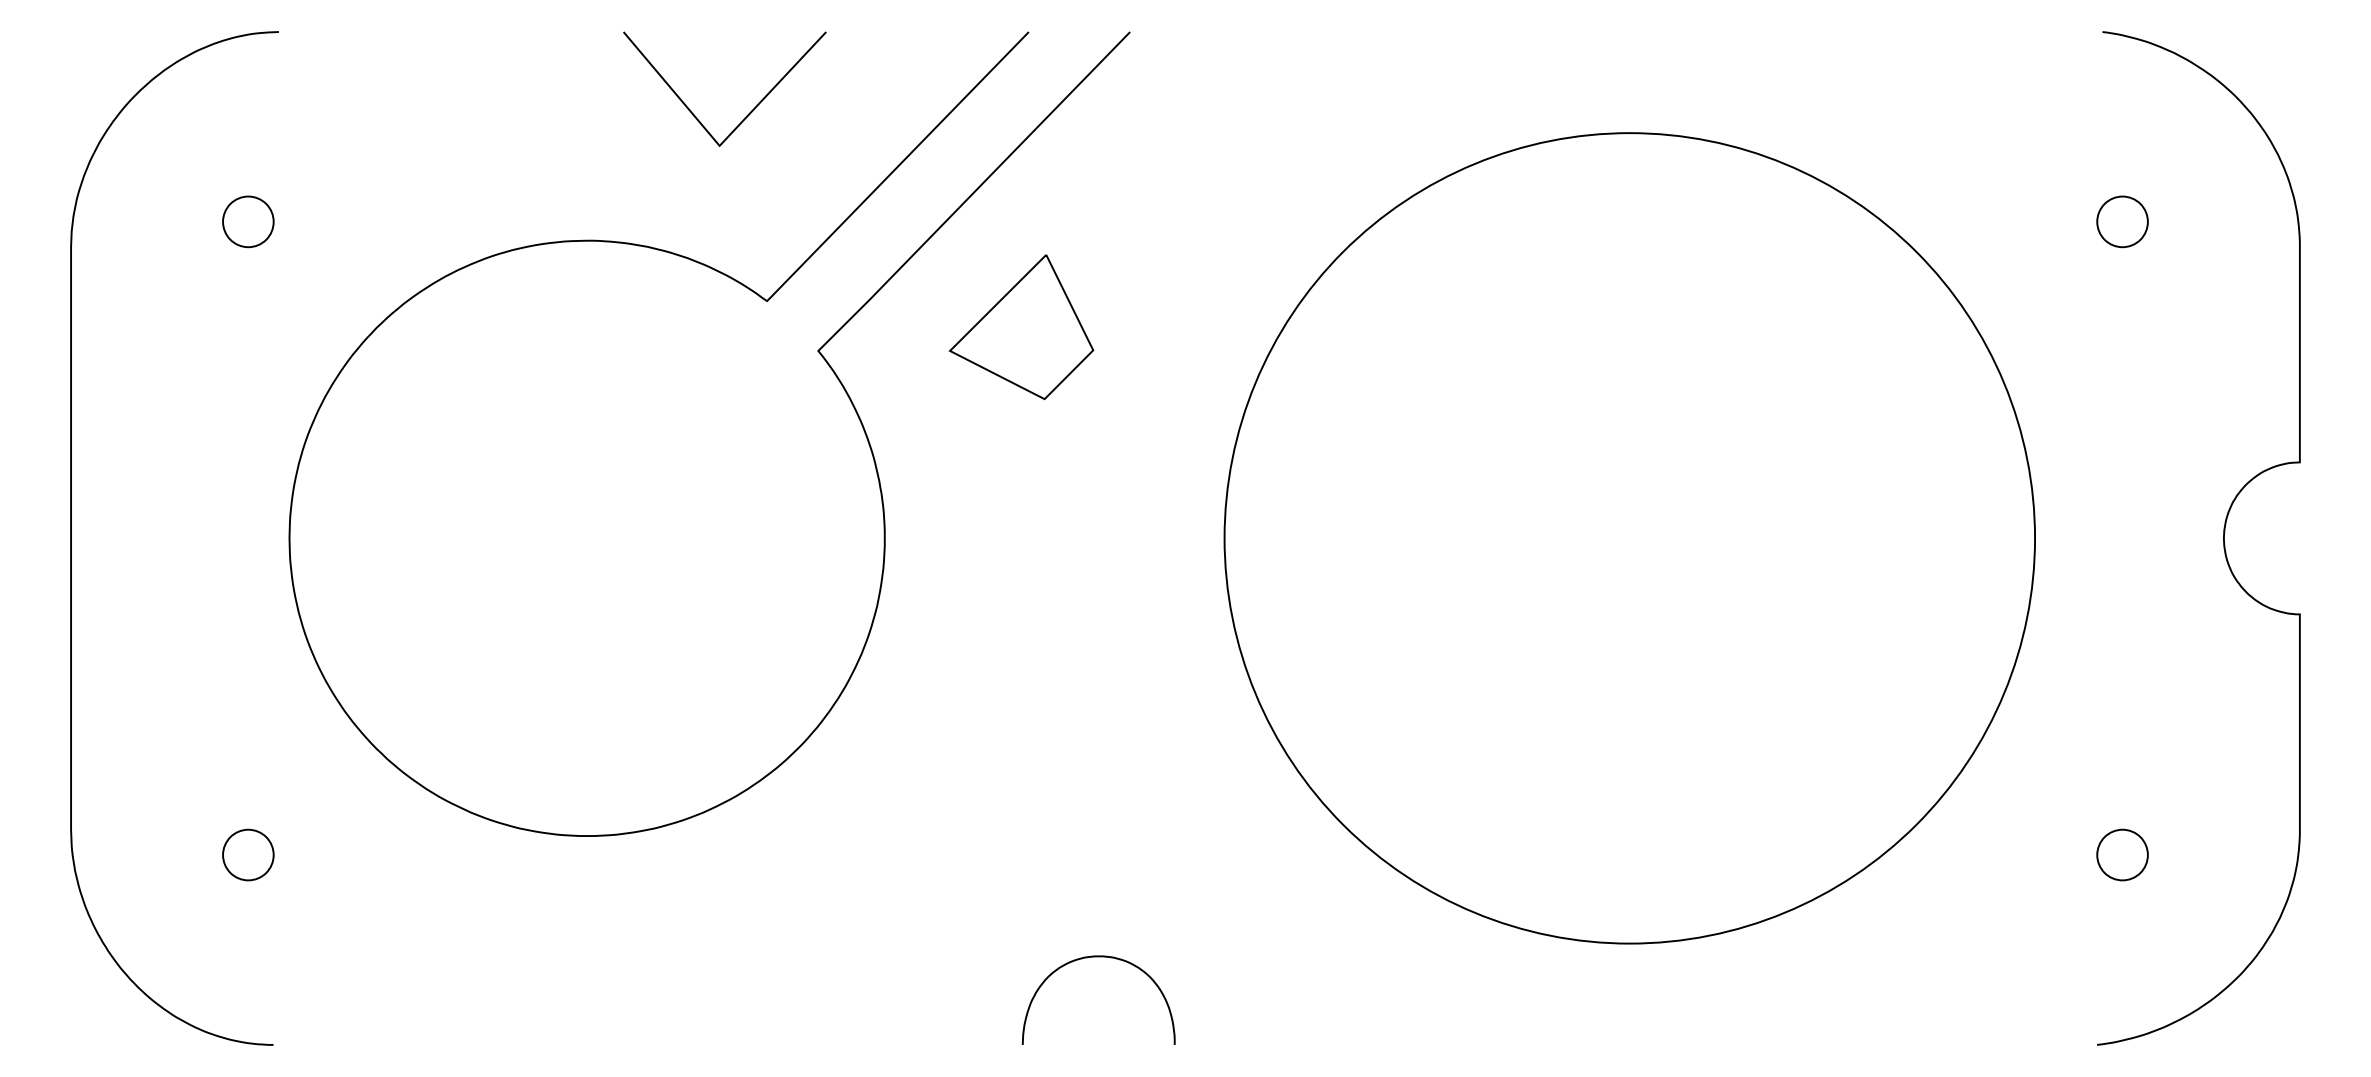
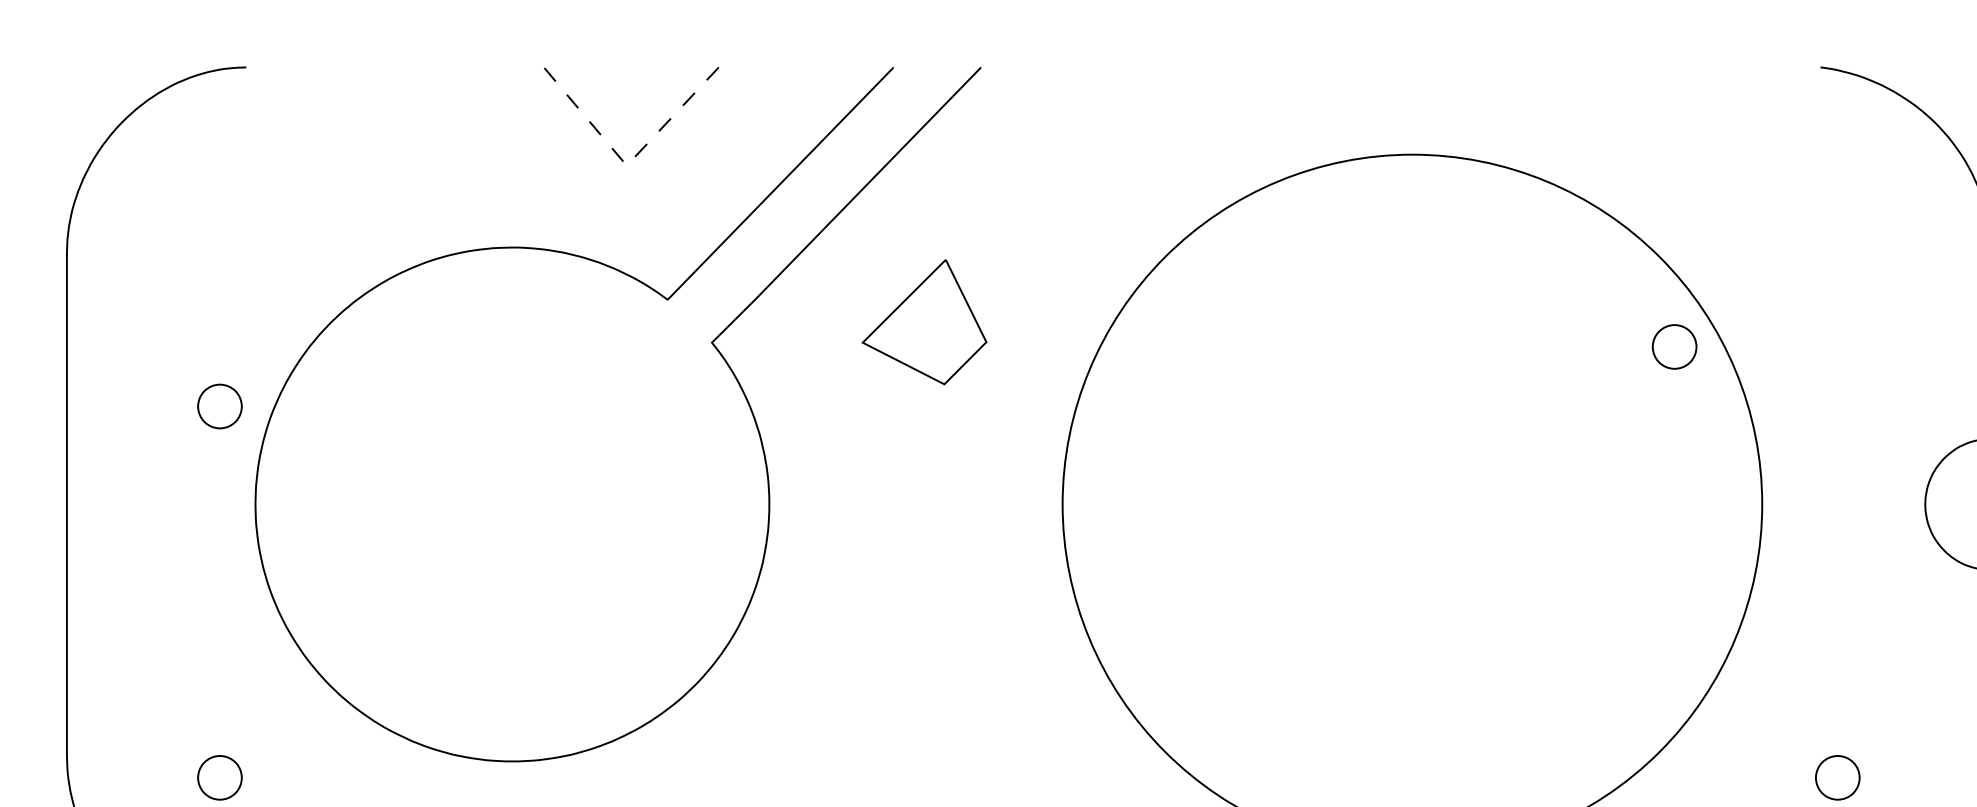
line: (721, 143) -> (628, 163), solid -> dashed
part: (248, 221) -> (220, 406), moved
part: (2122, 221) -> (1674, 346), moved
part: (1021, 327) -> (924, 322), moved

